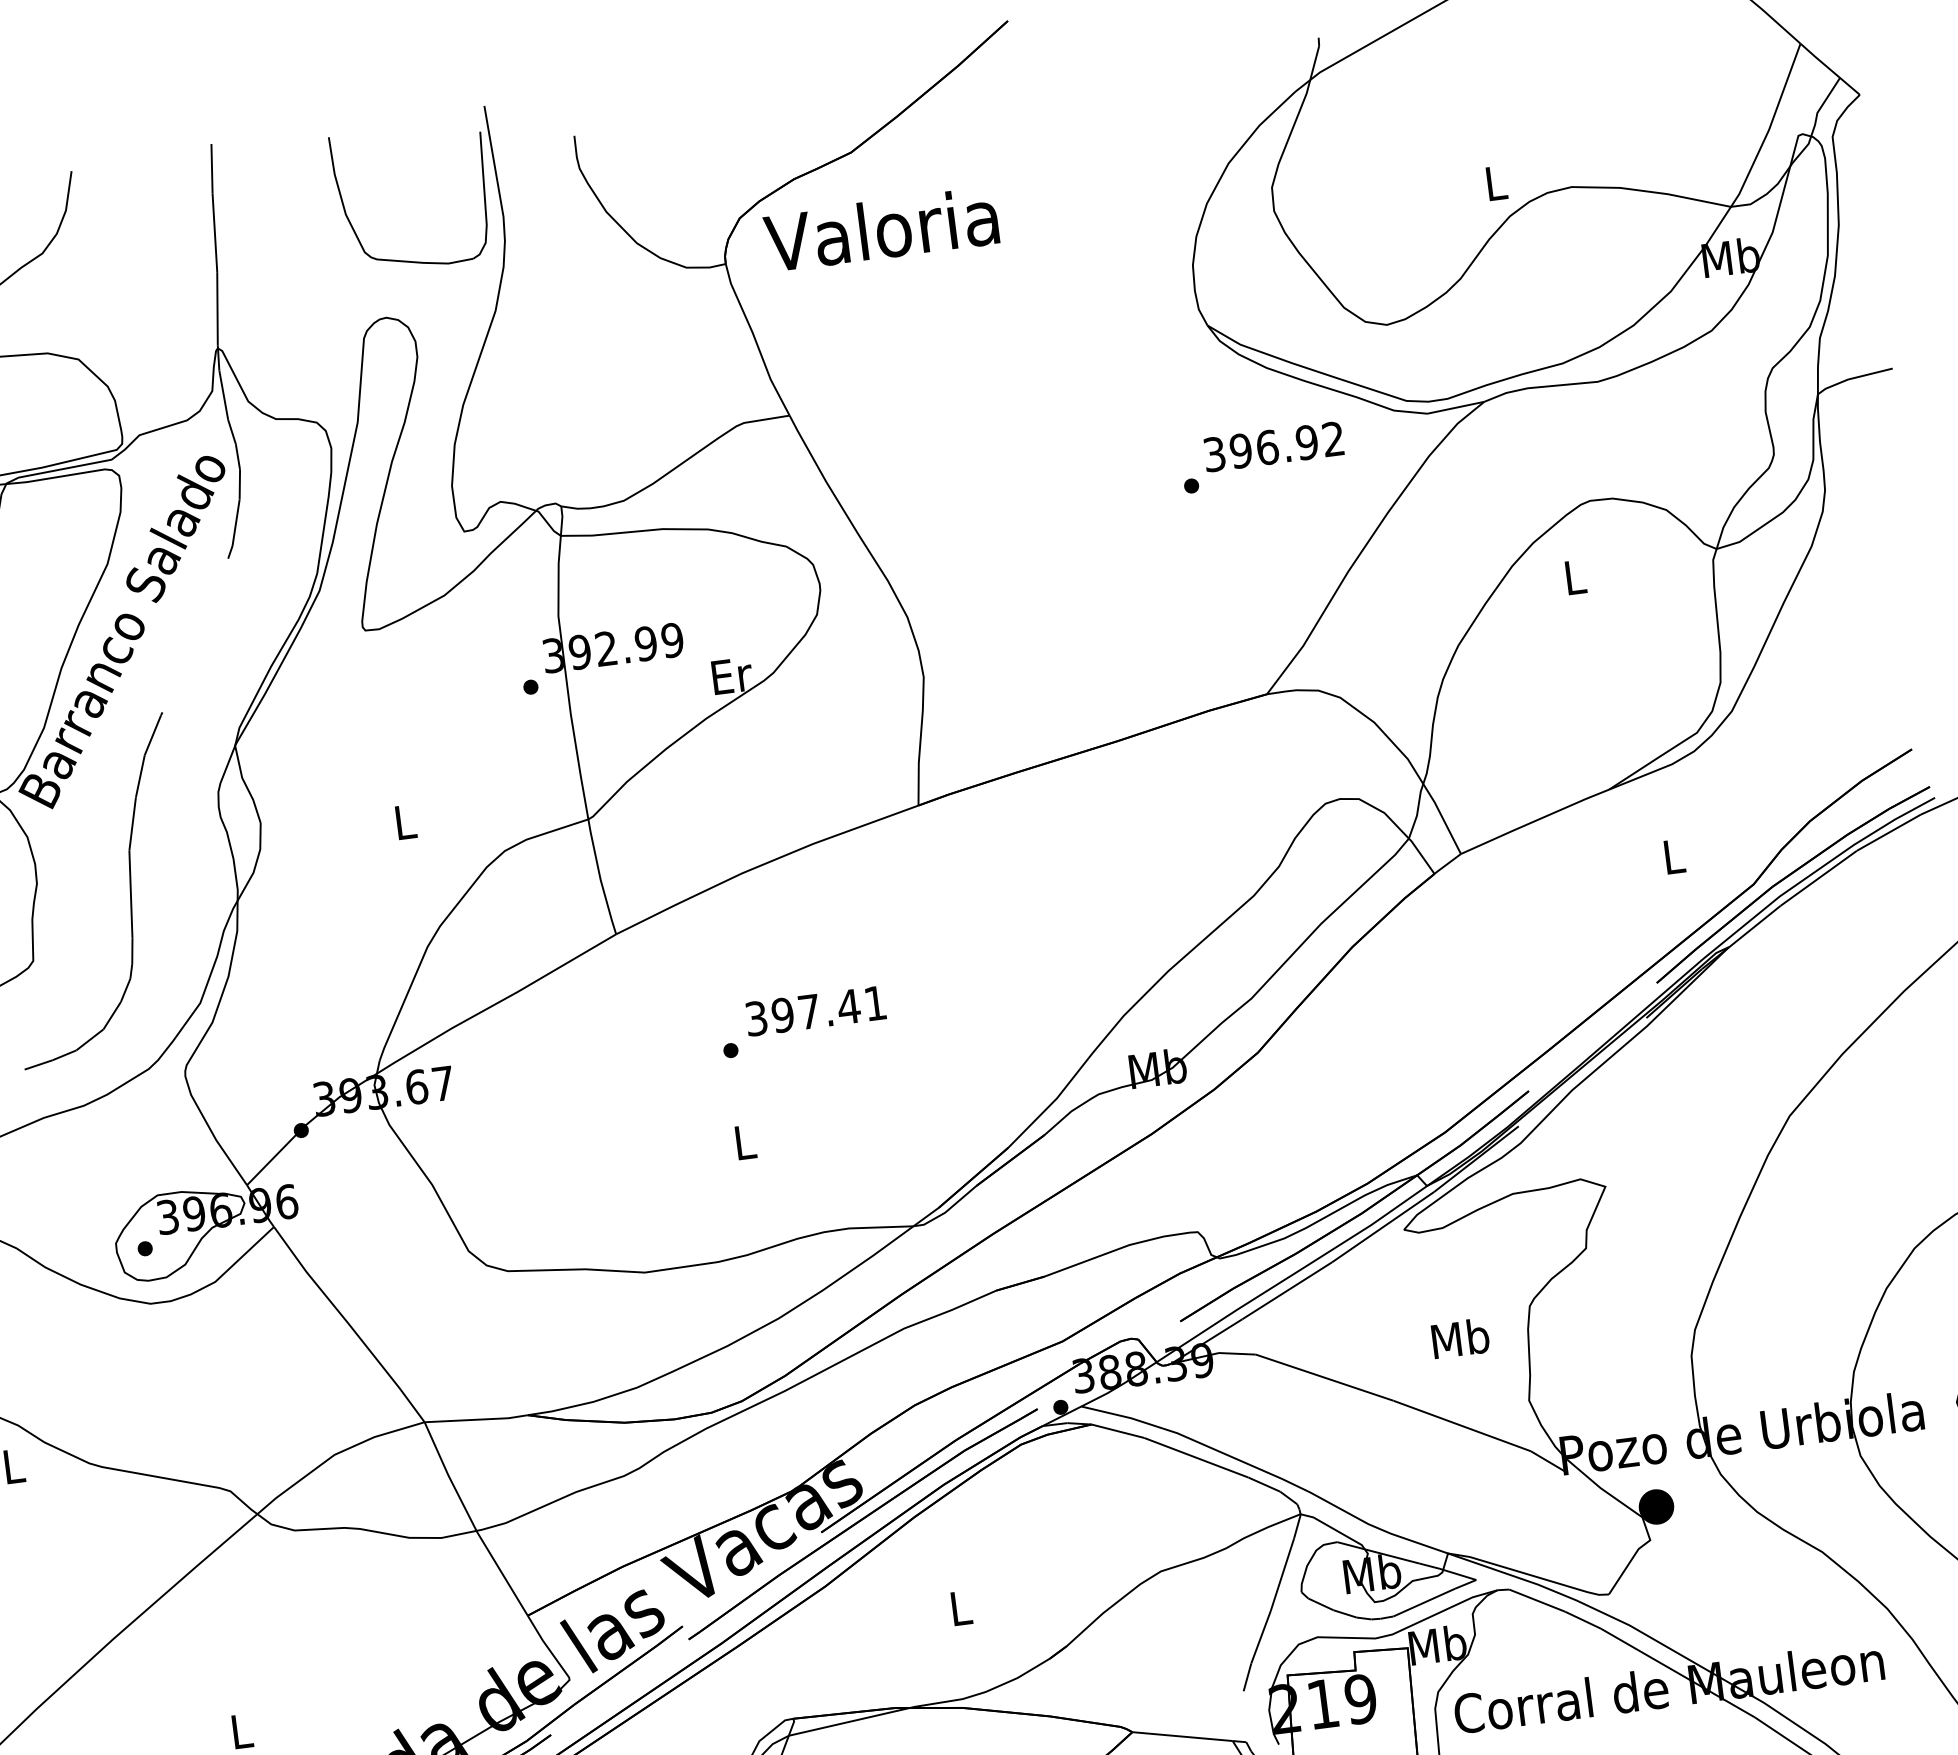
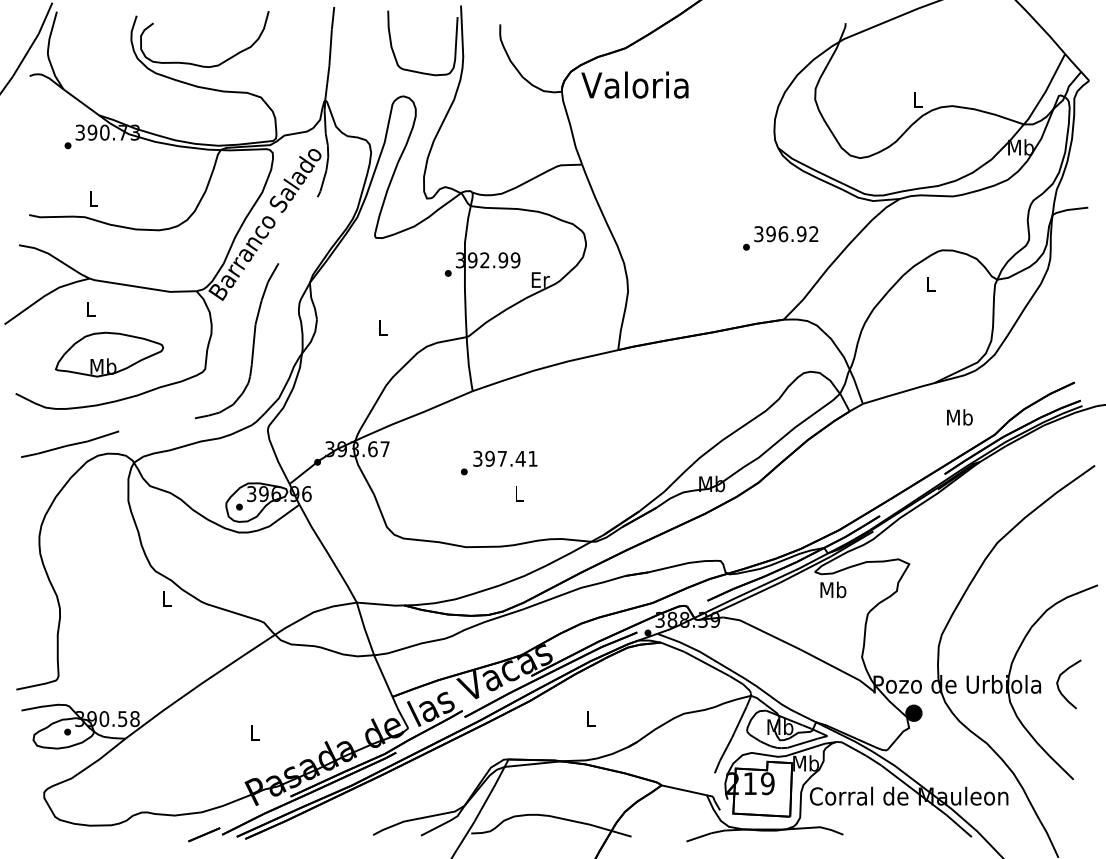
text: (1262, 457) -> (780, 238), moved
text: (1673, 856) -> (959, 417), L -> Mb
text: (804, 1020) -> (499, 462), moved
text: (1460, 1337) -> (833, 589), moved

